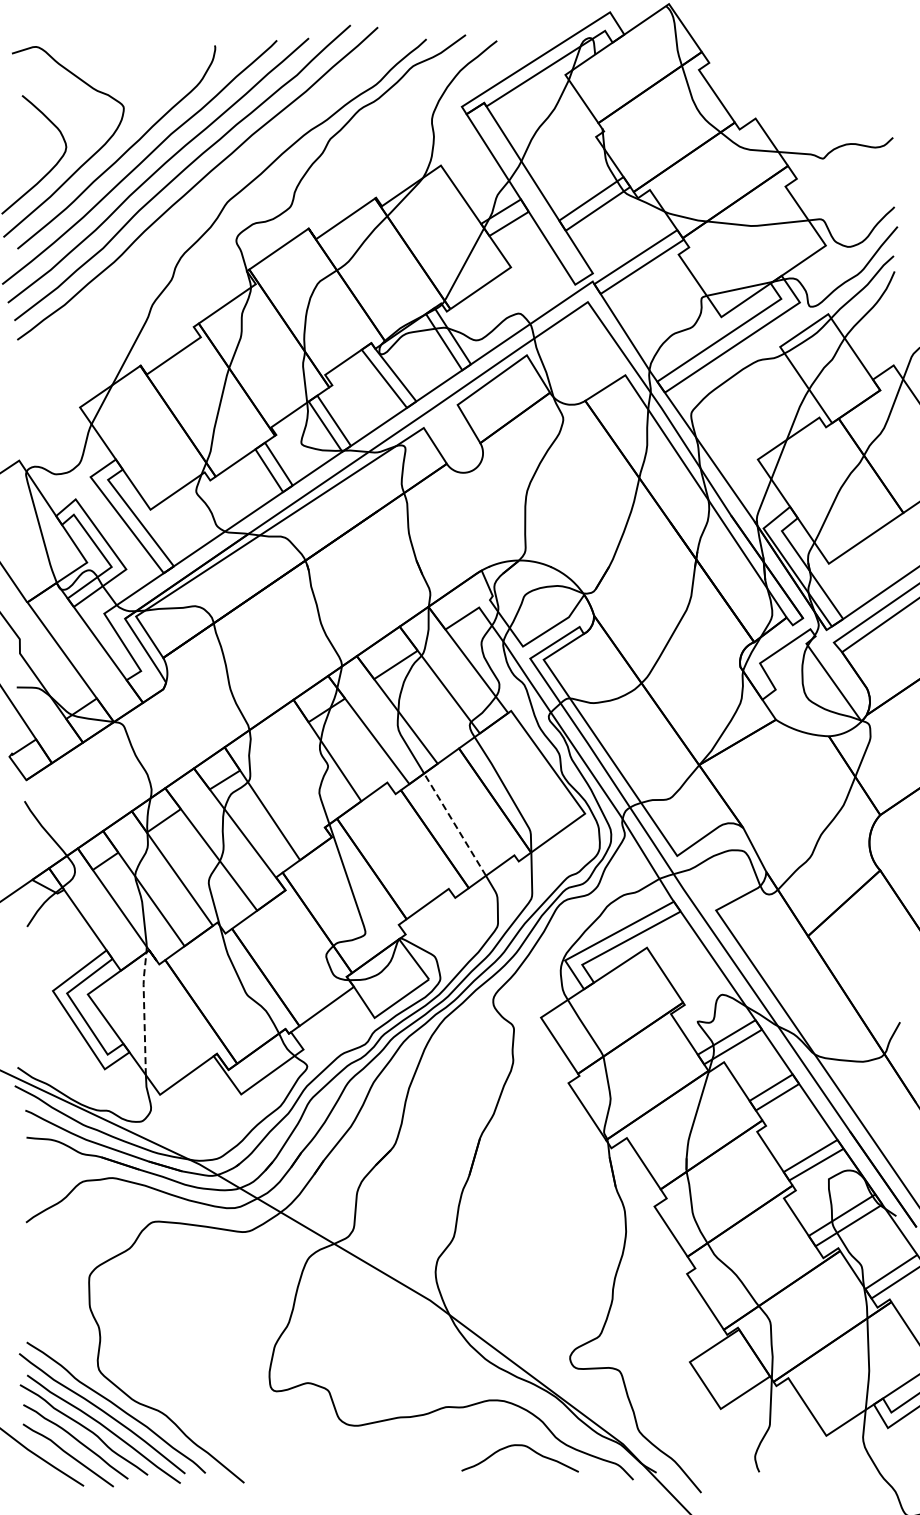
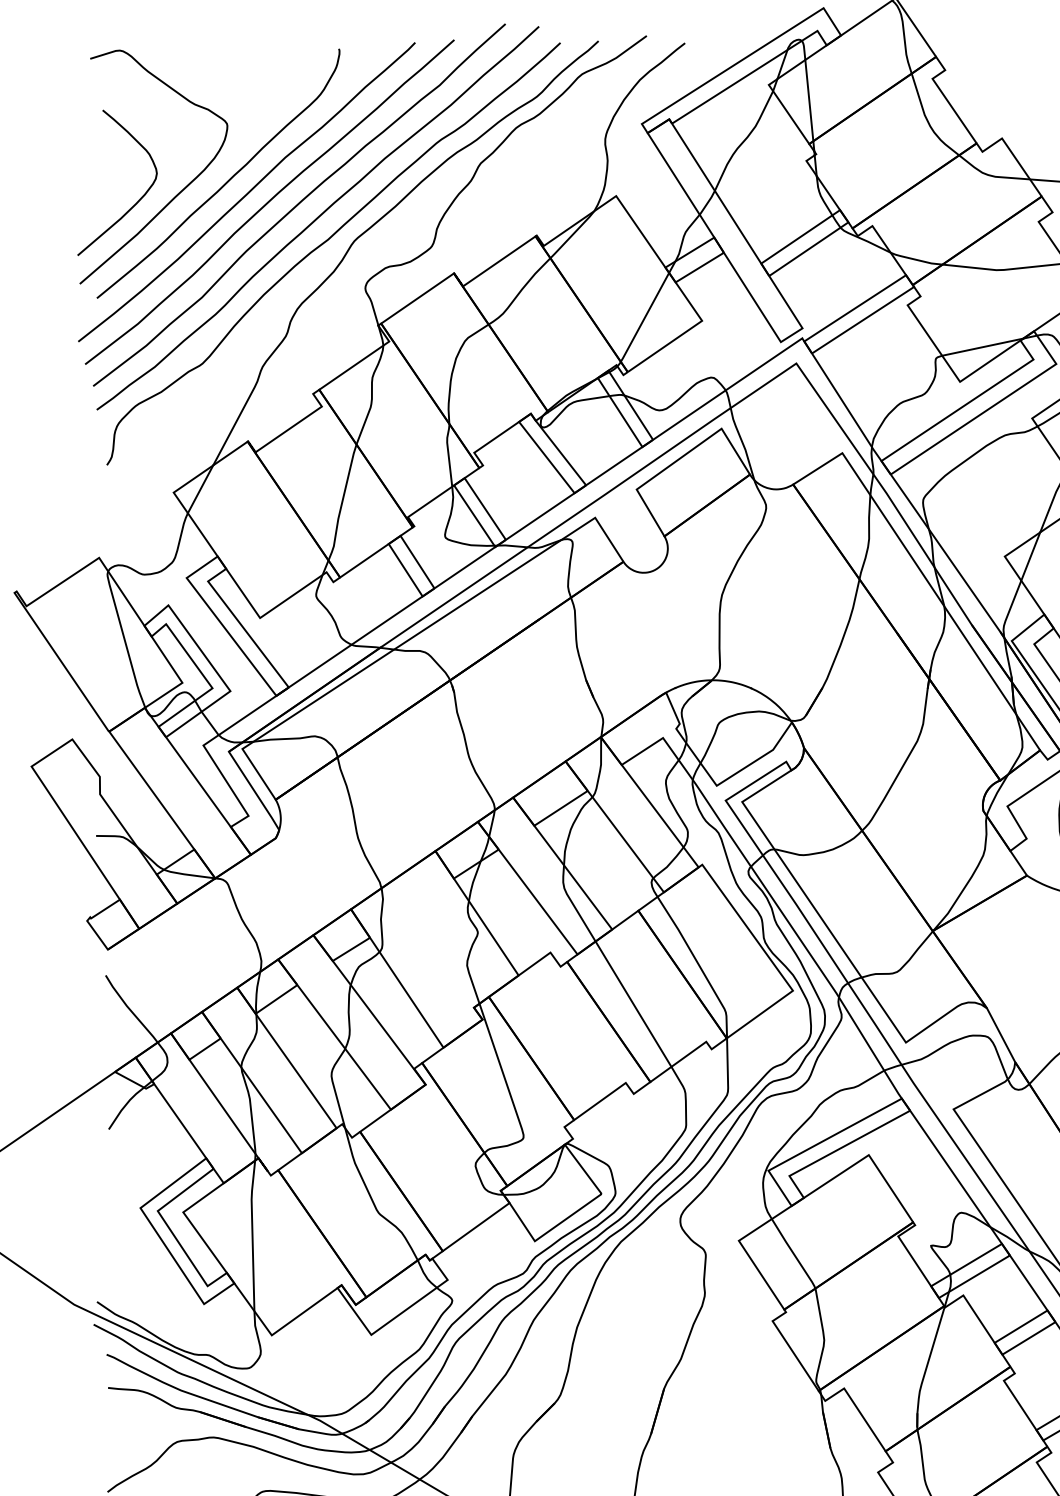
line: (598, 91) -> (809, 105), added
curve: (203, 204) -> (325, 243), added
line: (455, 824) -> (634, 1003), dashed -> solid
line: (144, 1012) -> (252, 1234), dashed -> solid

